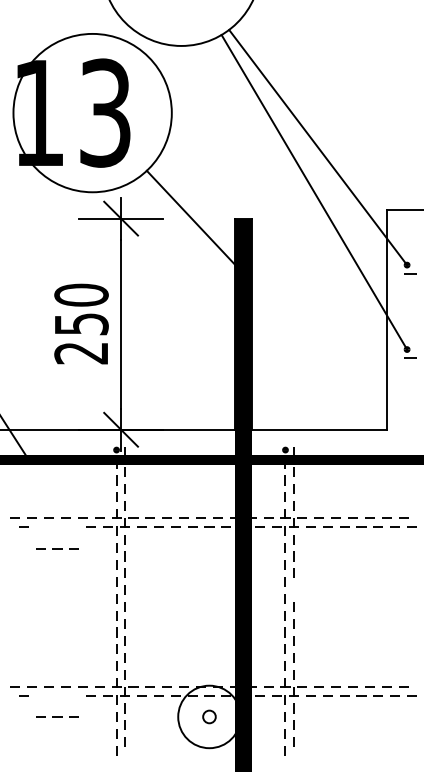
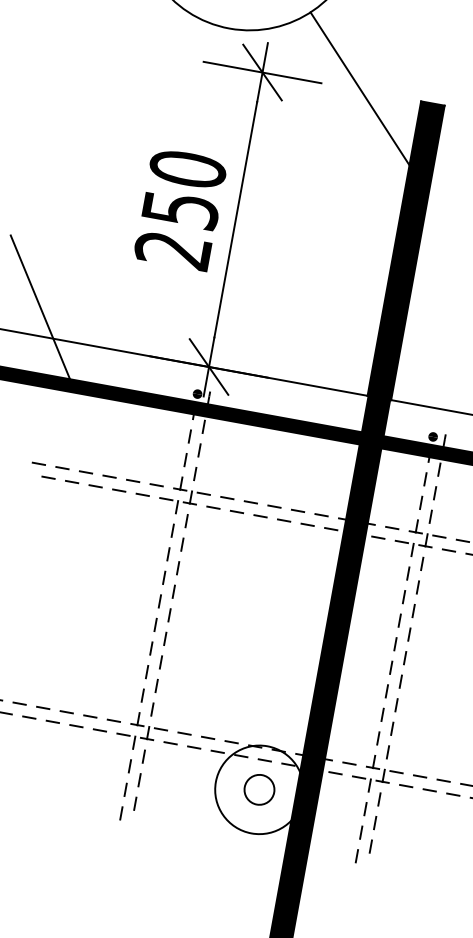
line: (57, 548) -> (95, 485), moved
line: (293, 589) -> (408, 633), added
line: (57, 716) -> (52, 721), moved
circle: (209, 716) -> (259, 789), size x1.67

